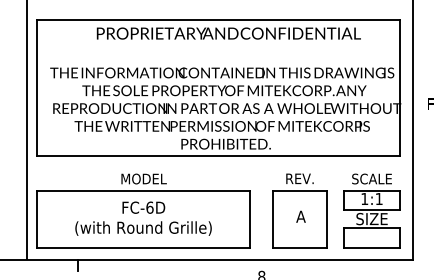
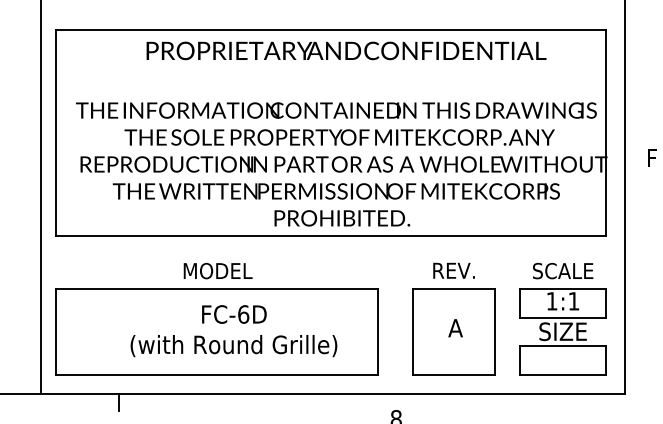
text: (143, 218) -> (233, 330), moved

